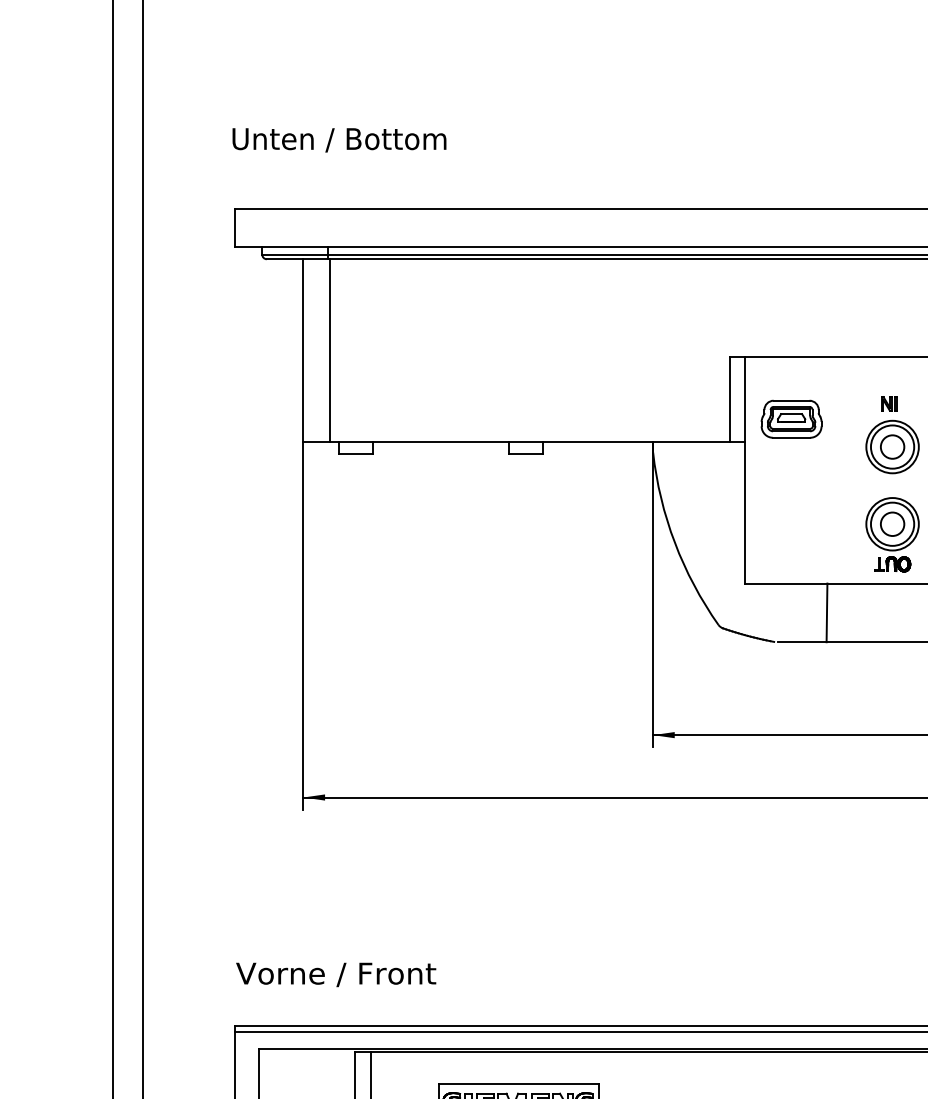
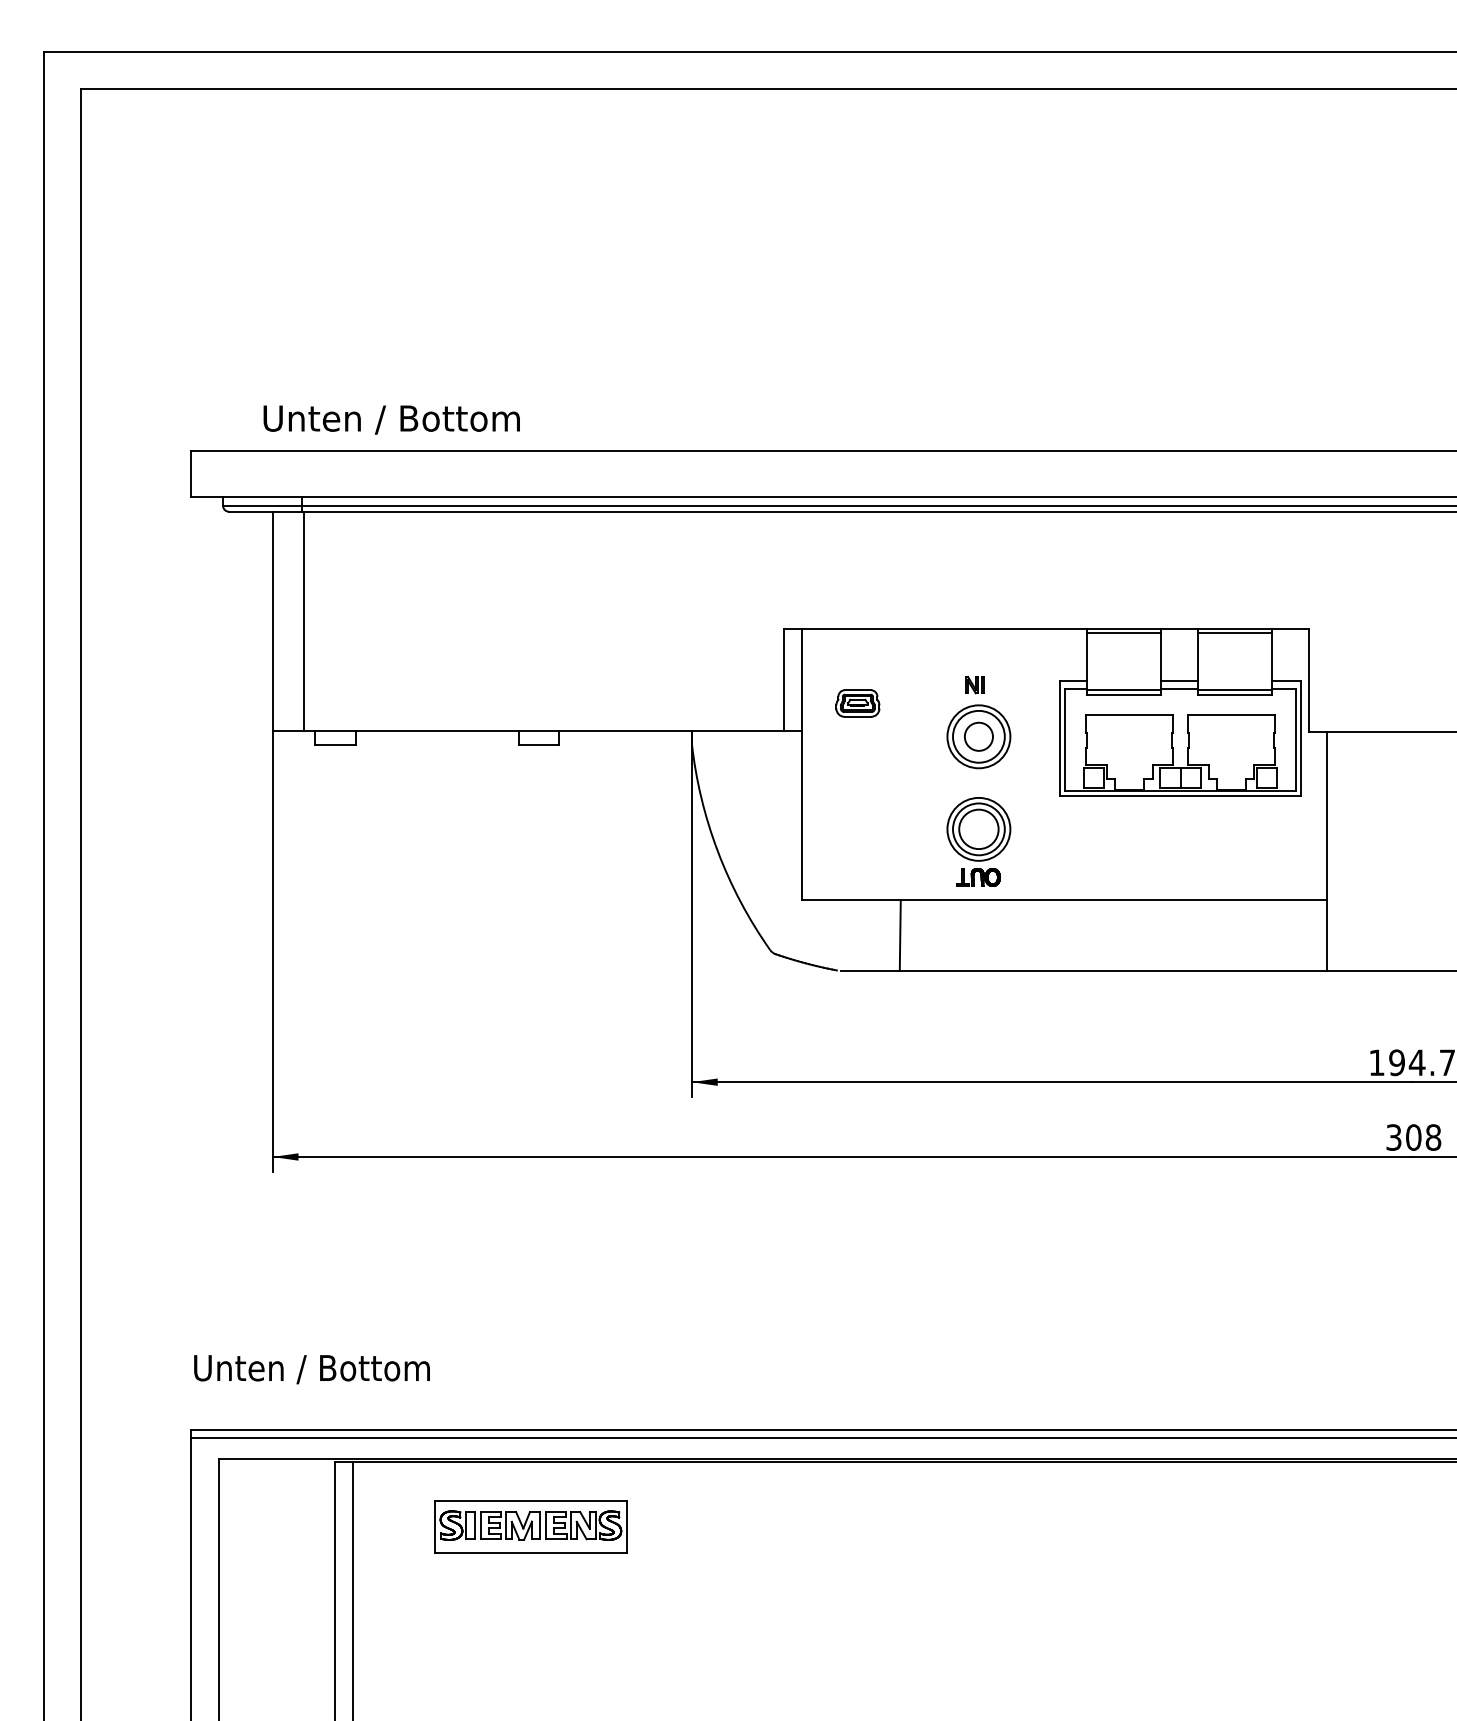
text: (339, 139) -> (391, 419), moved
part: (791, 419) -> (857, 703), size x0.6
circle: (892, 524) -> (978, 829), size x1.4
text: (335, 974) -> (311, 1369), Vorne / Front -> Unten / Bottom

